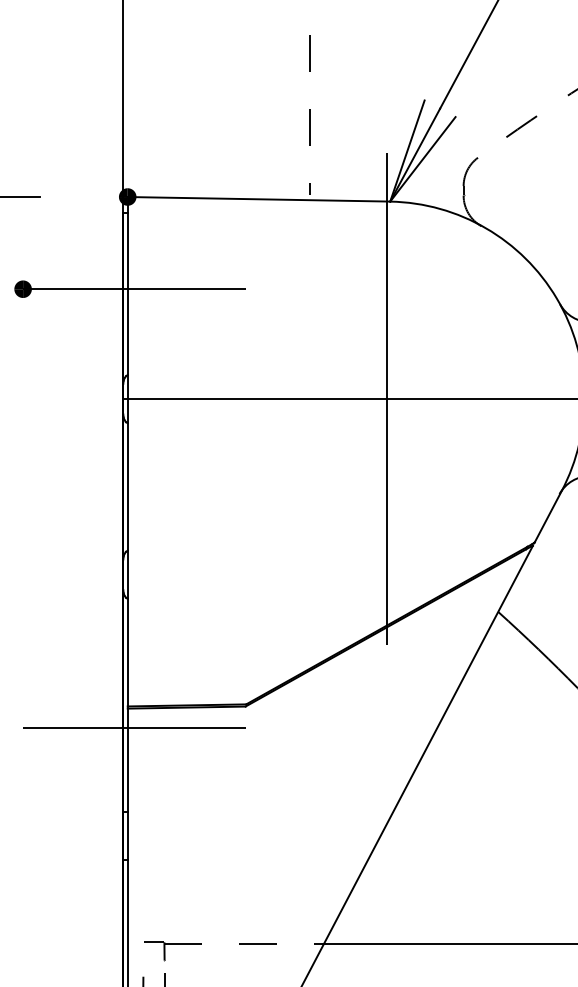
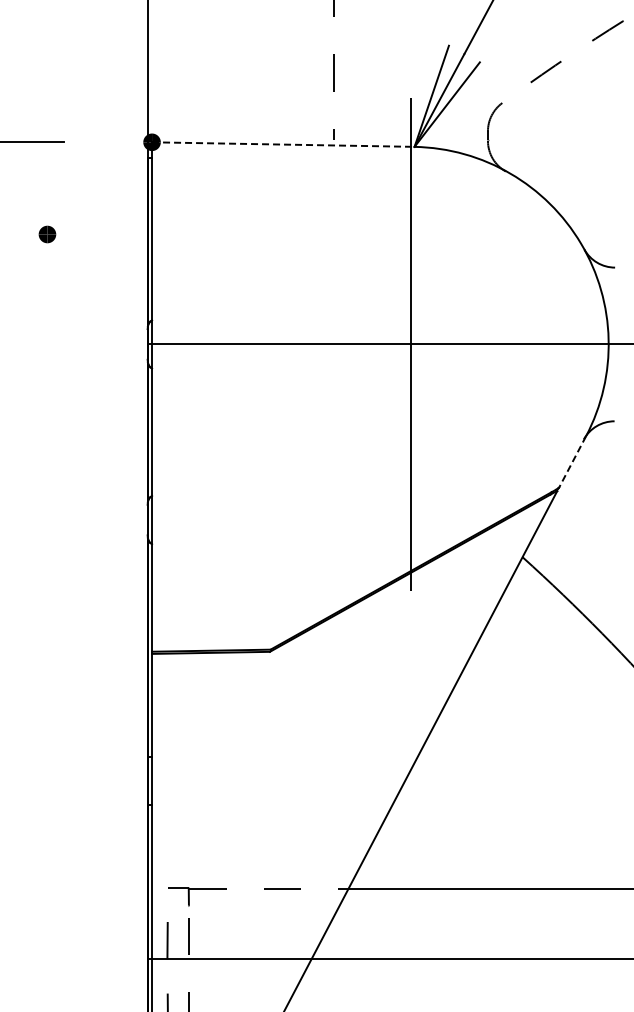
line: (259, 199) -> (283, 144), solid -> dashed
line: (134, 289) -> (158, 234), removed
line: (548, 516) -> (572, 461), solid -> dashed
line: (134, 728) -> (158, 673), removed

